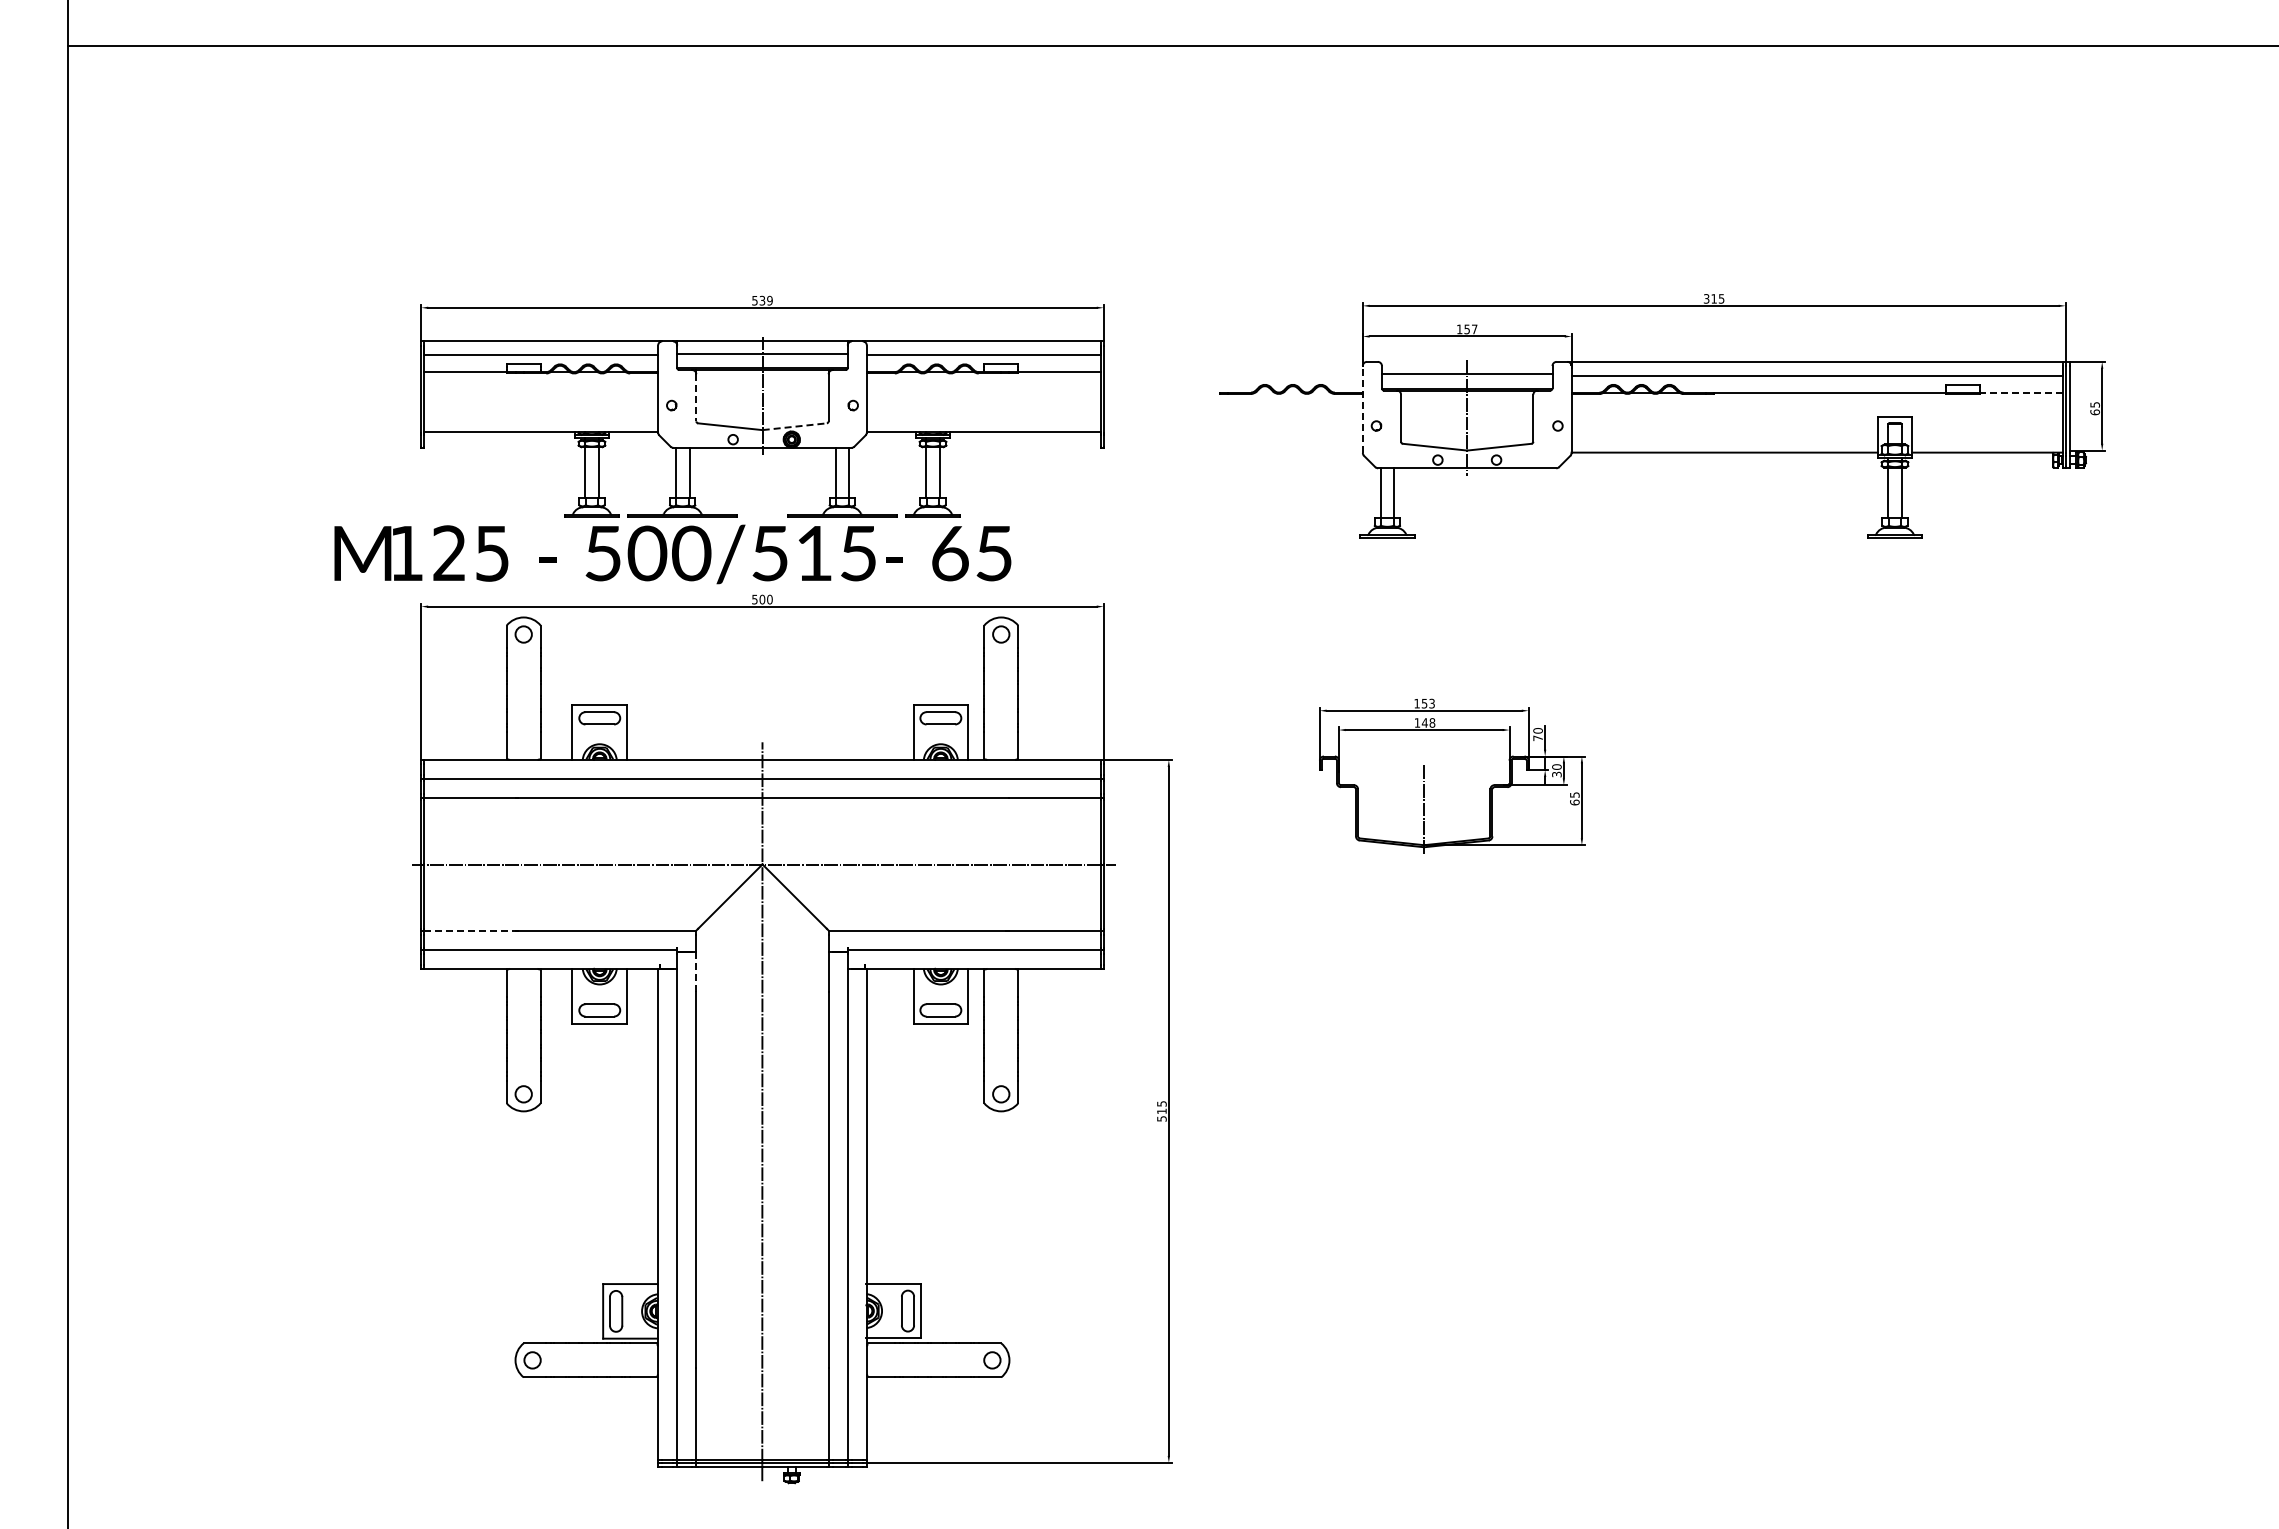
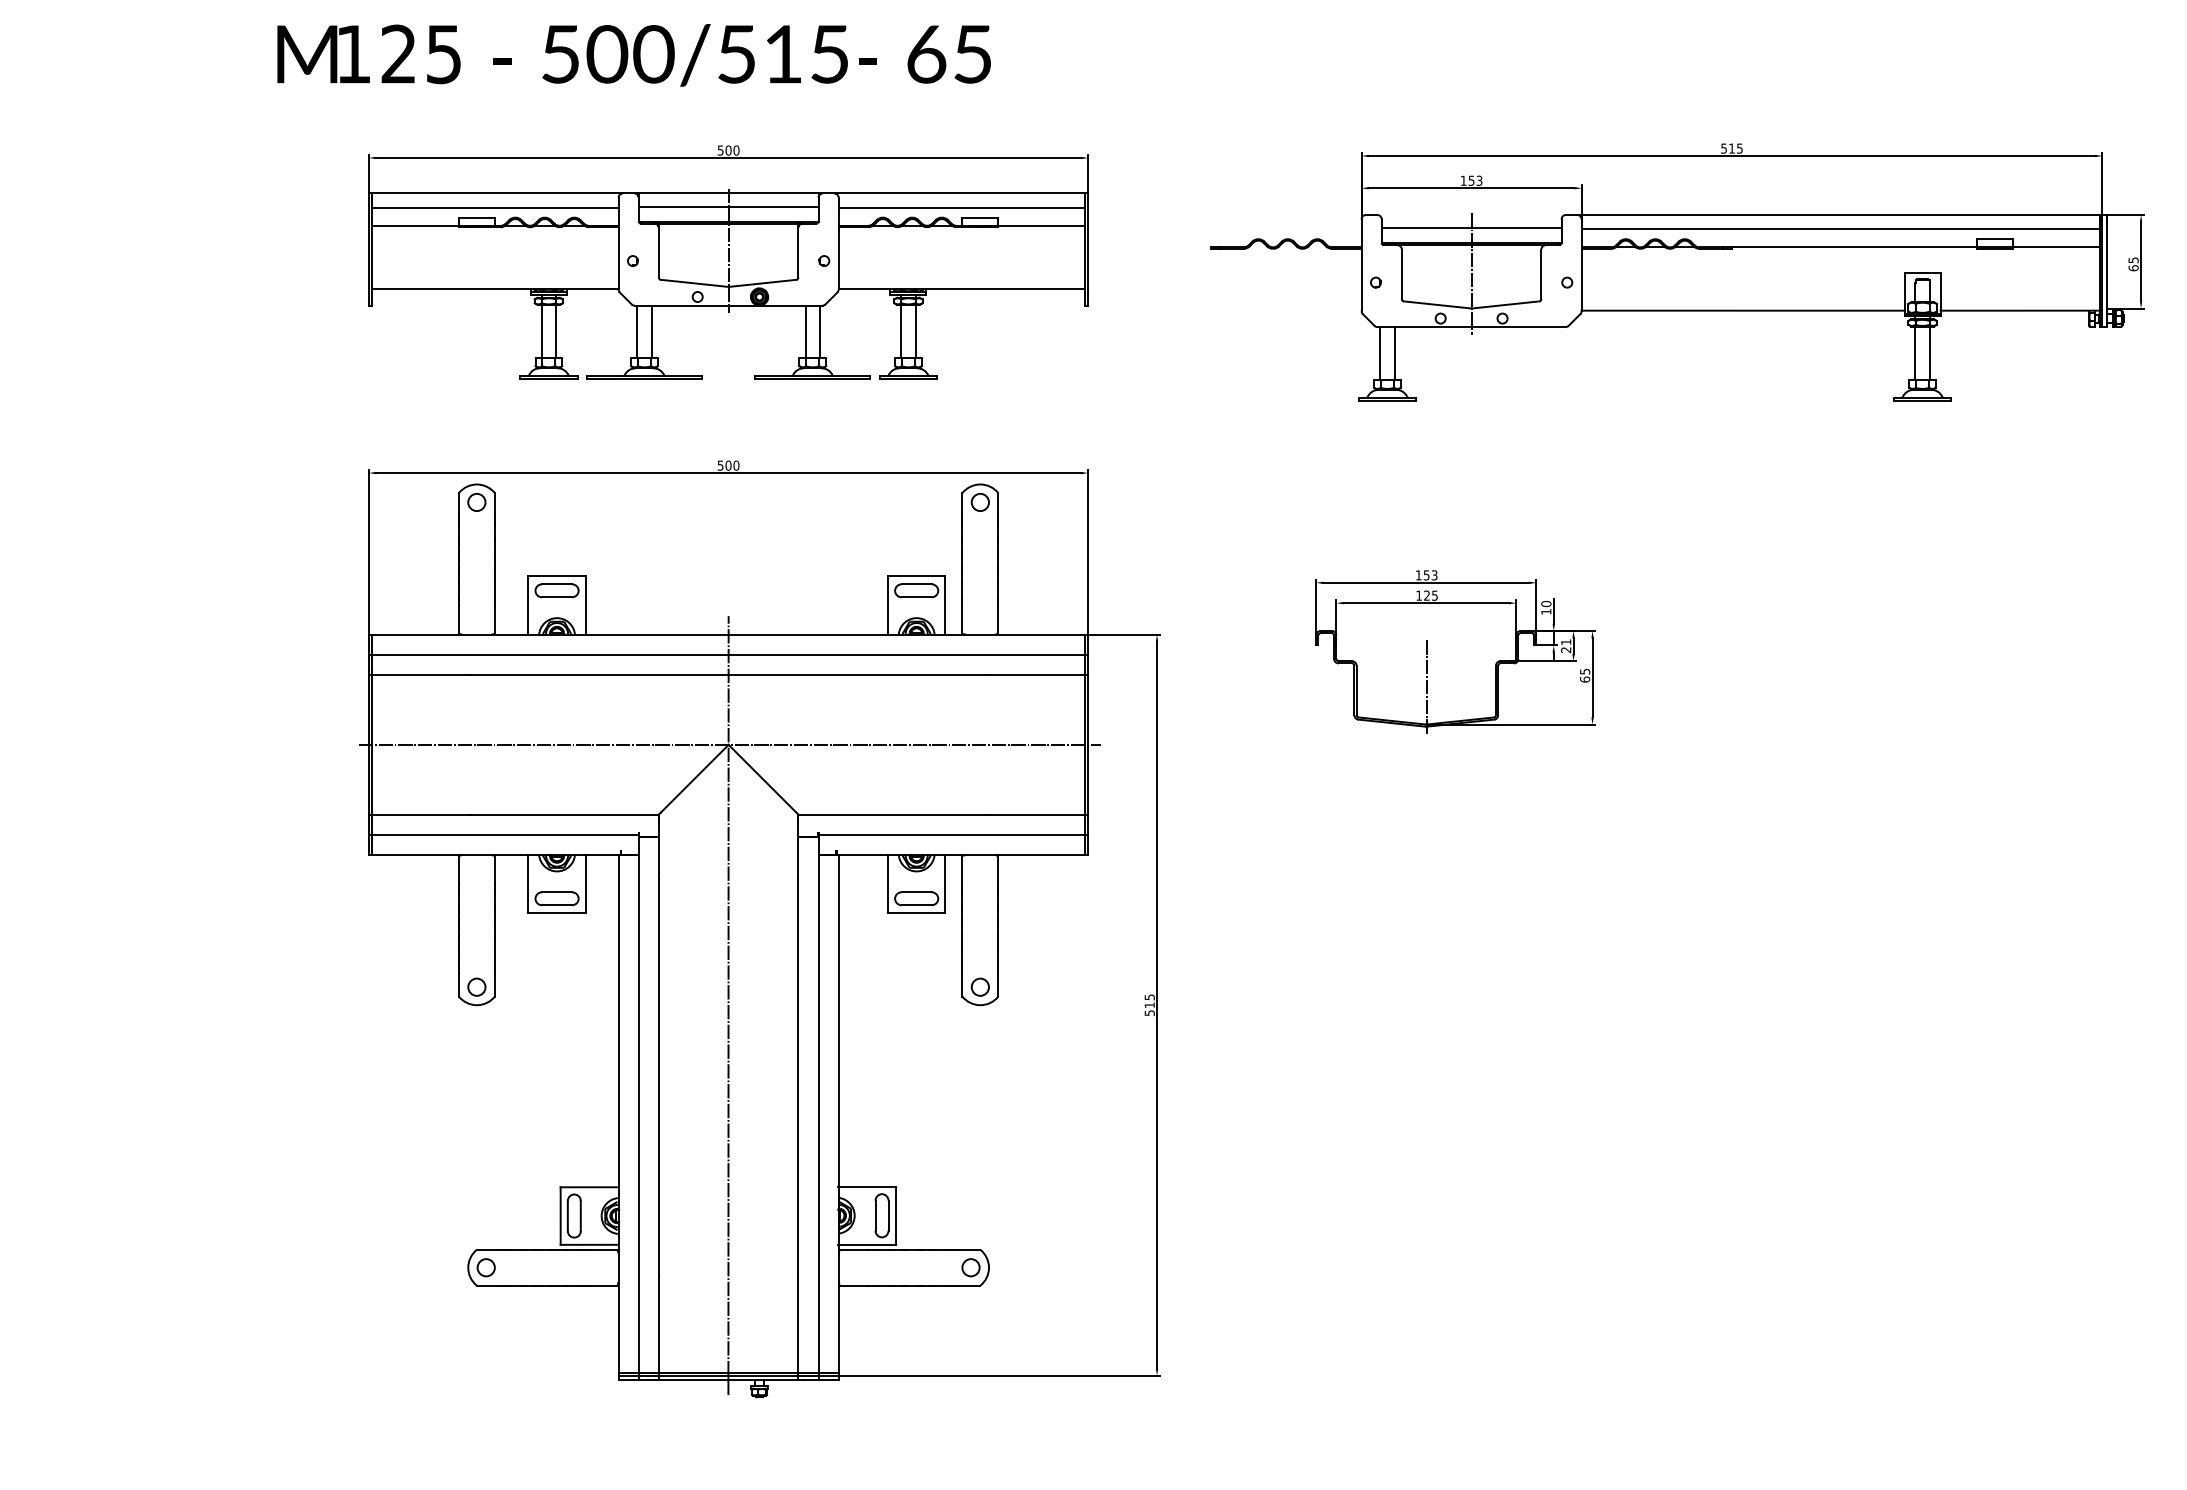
text: (1706, 298) -> (1723, 148), 315 -> 515
text: (765, 300) -> (731, 150), 539 -> 500
text: (1474, 329) -> (1479, 180), 157 -> 153
line: (2021, 392) -> (2056, 247), dashed -> solid
line: (696, 397) -> (659, 252), dashed -> solid
line: (1362, 408) -> (1361, 264), dashed -> solid
line: (795, 426) -> (763, 283), dashed -> solid
text: (672, 554) -> (633, 55), moved
text: (1428, 722) -> (1430, 595), 148 -> 125
text: (1537, 737) -> (1545, 611), 70 -> 10
text: (1556, 770) -> (1565, 645), 30 -> 21
line: (470, 930) -> (420, 814), dashed -> solid
line: (696, 971) -> (659, 857), dashed -> solid

